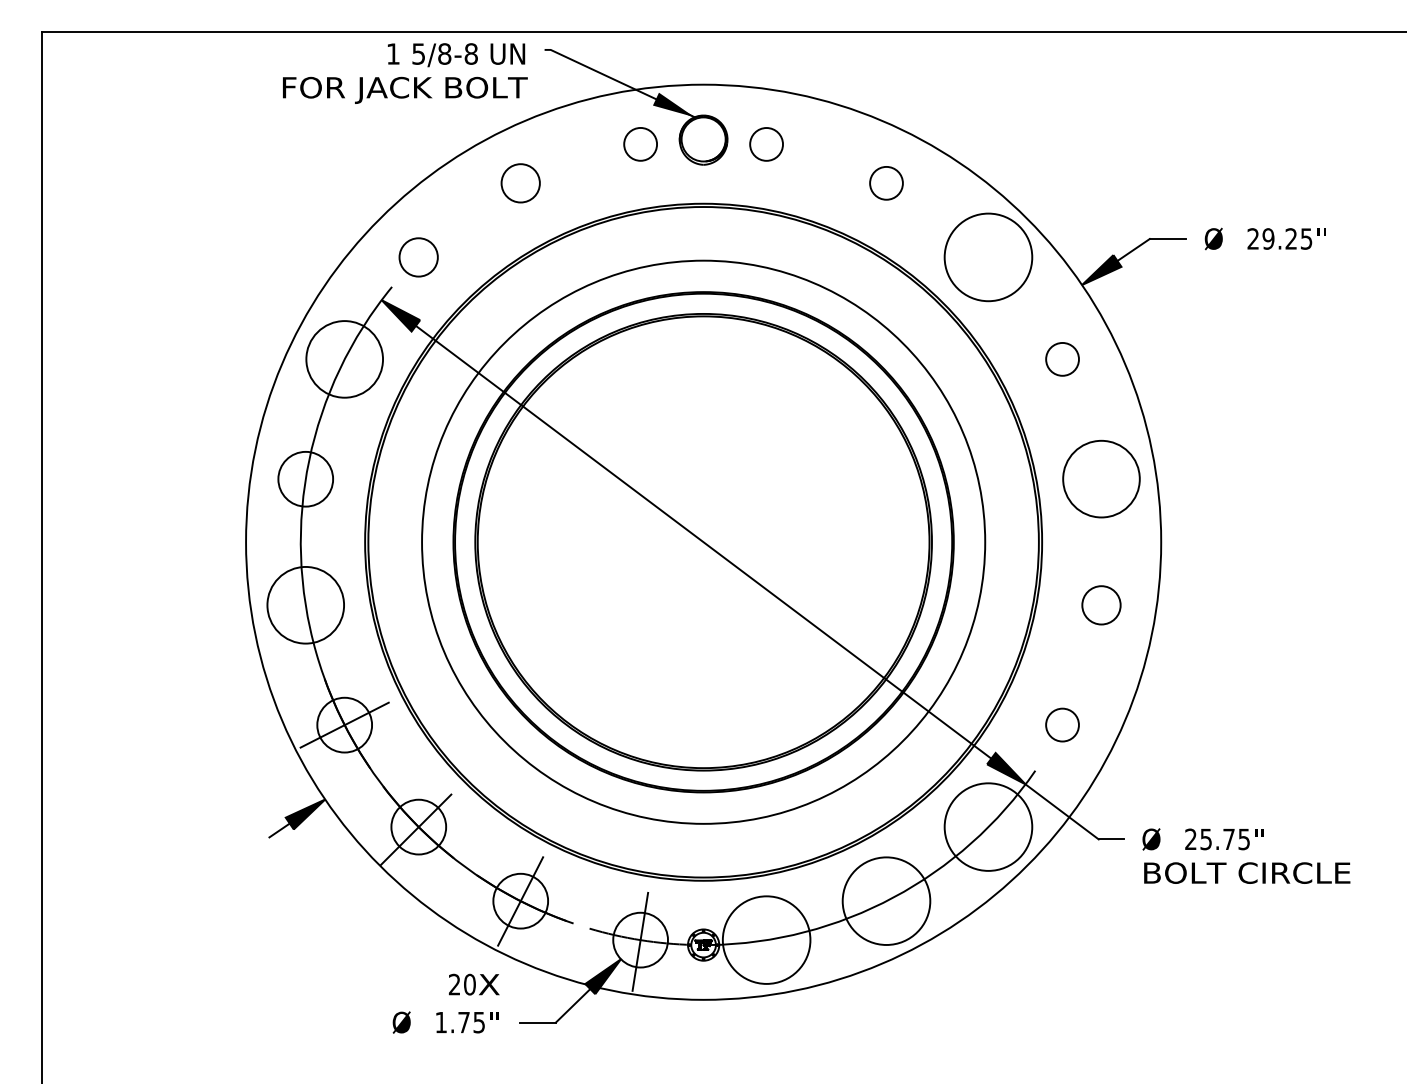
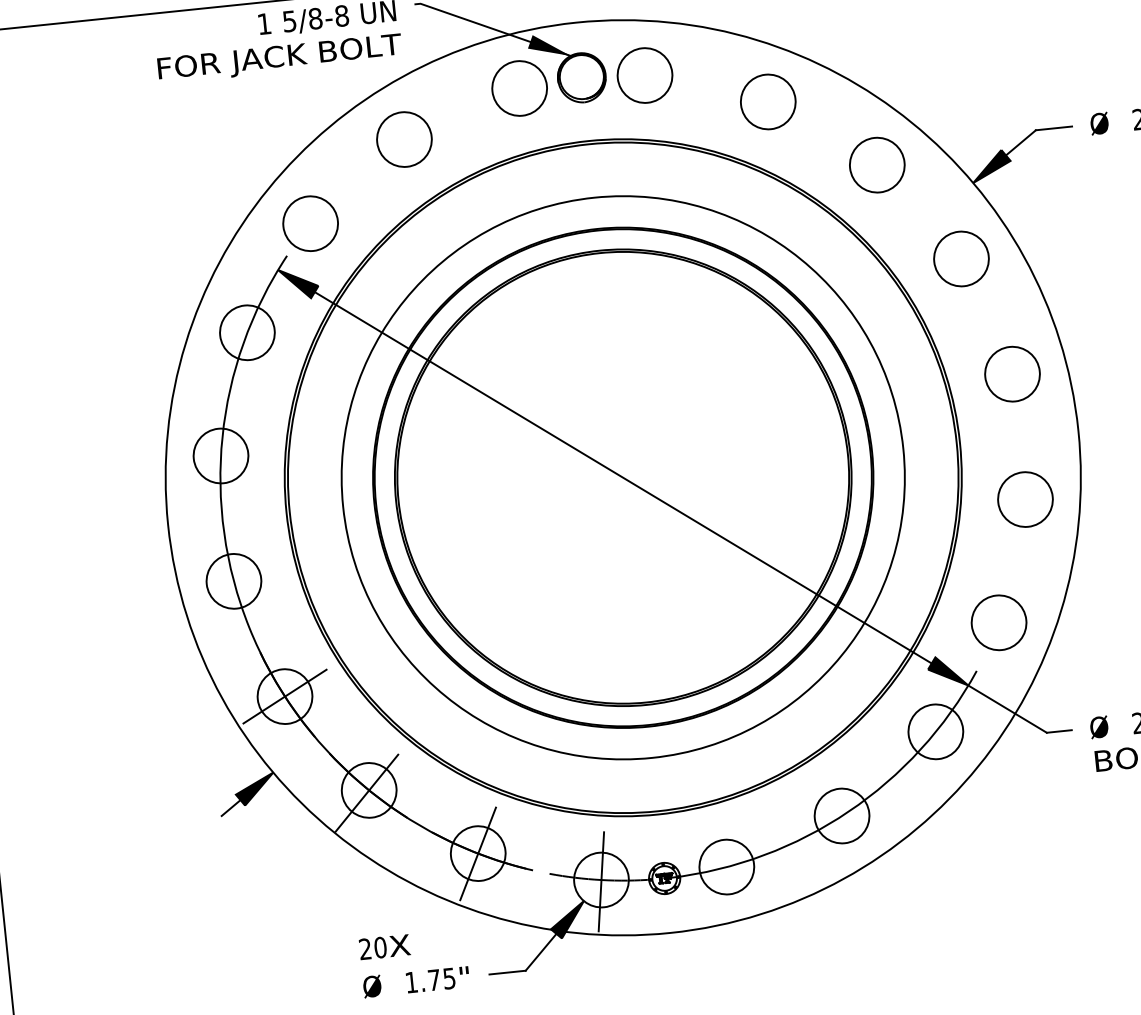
circle: (640, 144) -> (519, 88), size x1.67
circle: (766, 144) -> (644, 75), size x1.67
circle: (520, 182) -> (404, 138), size x1.43
circle: (886, 182) -> (768, 101), size x1.67
circle: (418, 257) -> (310, 223), size x1.43
circle: (988, 257) -> (877, 165), size x0.62
circle: (344, 359) -> (247, 332), size x0.71
circle: (1062, 359) -> (961, 259), size x1.67
circle: (1101, 479) -> (1012, 374), size x0.71
circle: (305, 604) -> (233, 580), size x0.71
circle: (1101, 605) -> (1025, 499), size x1.43
circle: (1062, 724) -> (998, 622), size x1.67
circle: (988, 826) -> (935, 731), size x0.62
circle: (886, 900) -> (841, 815), size x0.62
circle: (766, 939) -> (726, 866), size x0.62
text: (474, 984) -> (385, 946), moved

